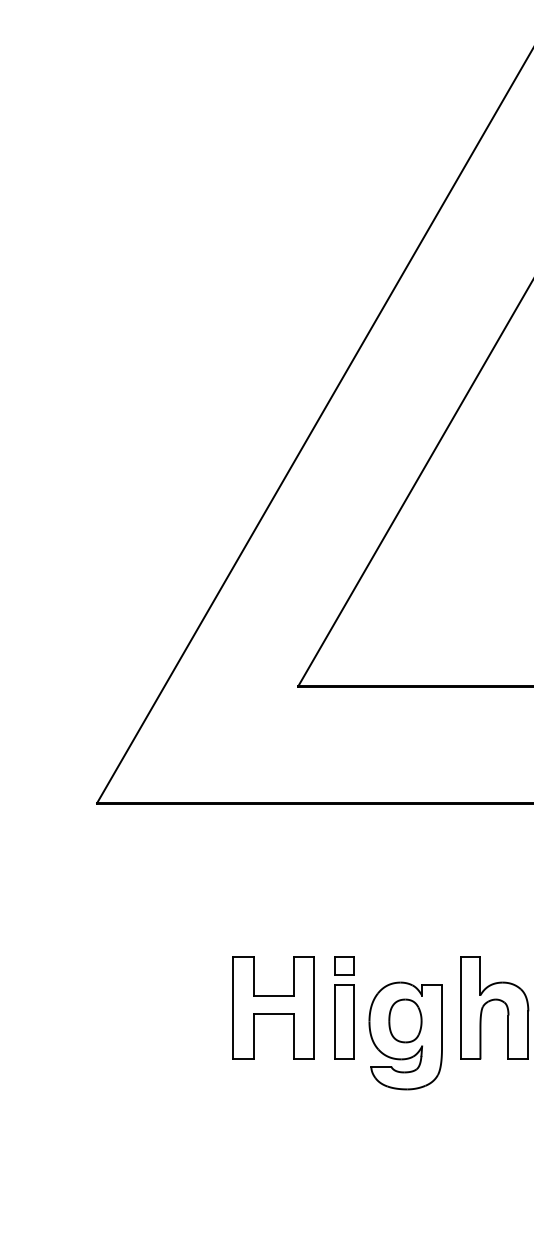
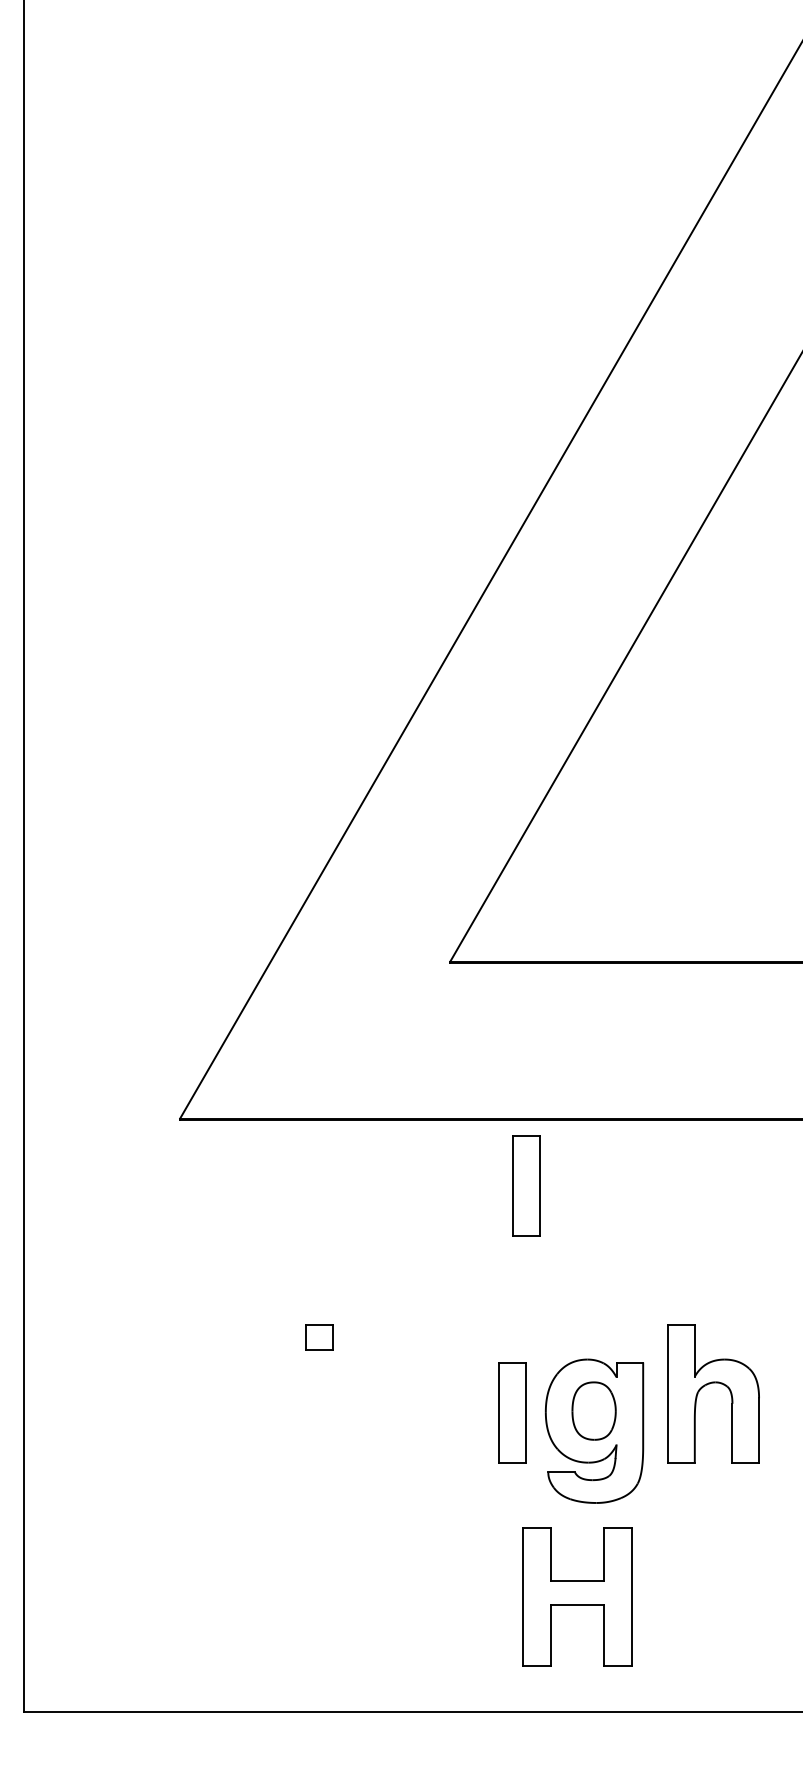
part: (355, 852) -> (526, 1185), added
part: (344, 966) -> (319, 1337), moved
part: (273, 1007) -> (577, 1596), moved

